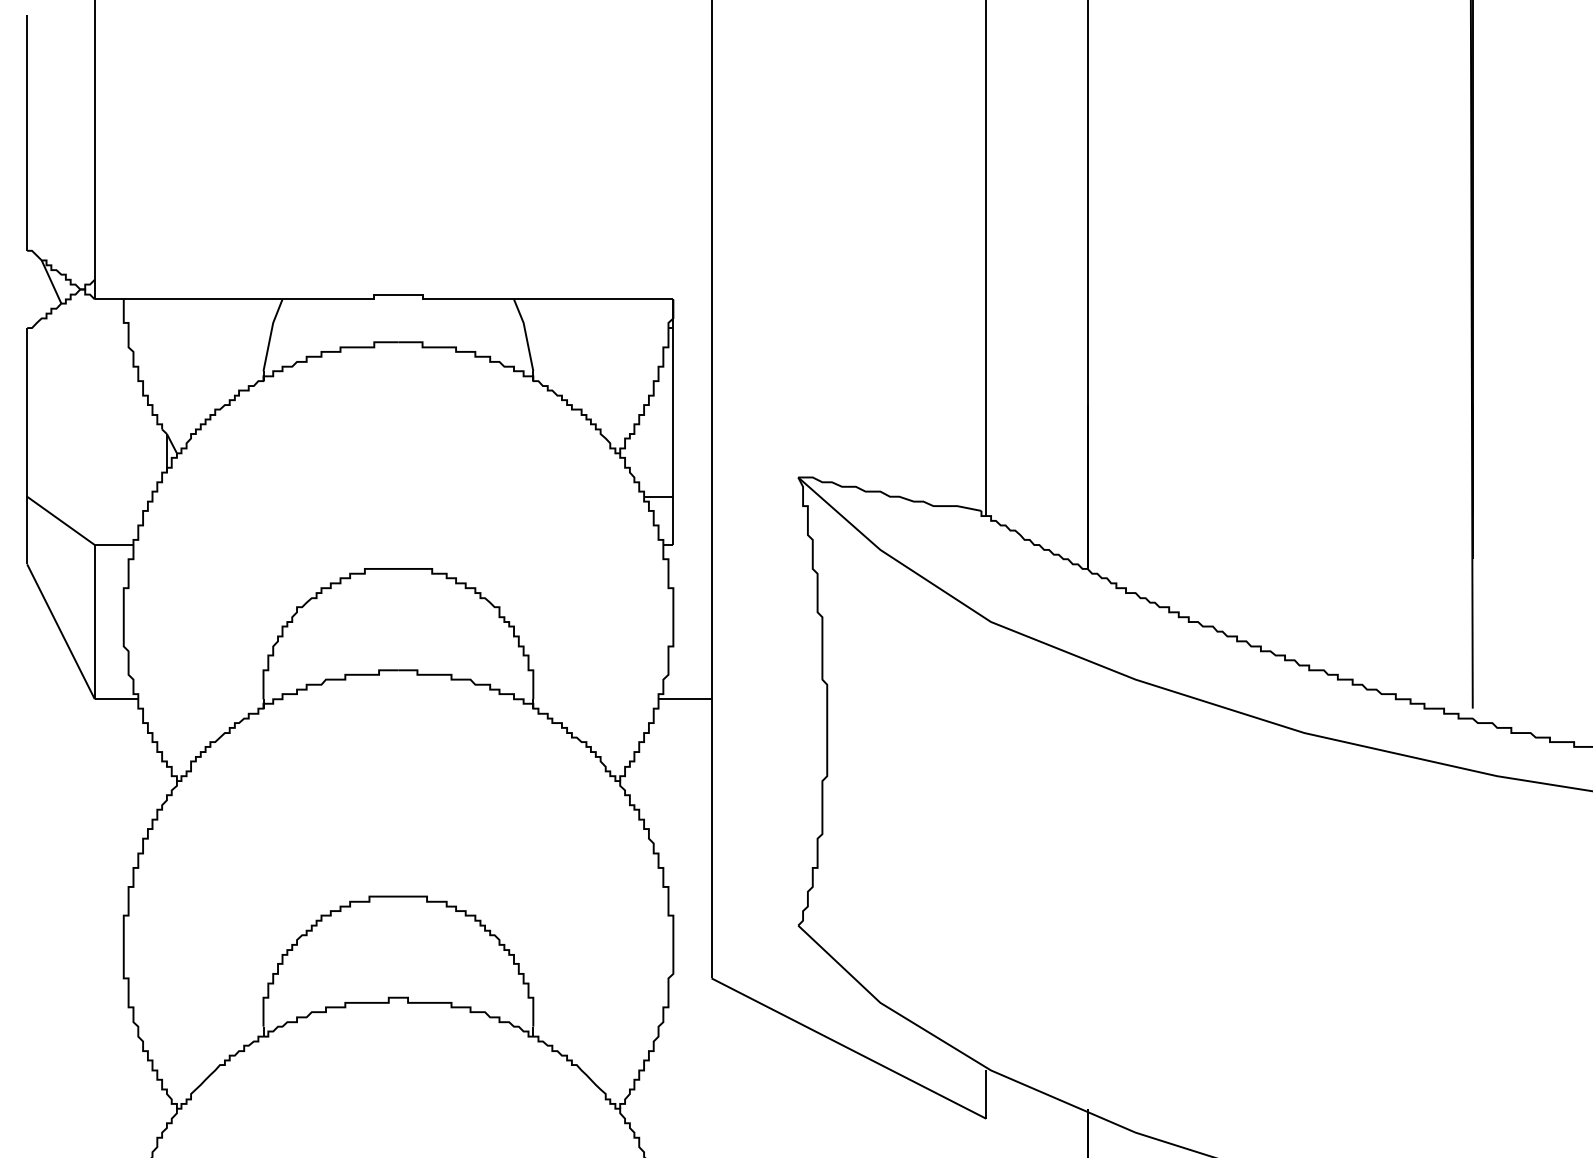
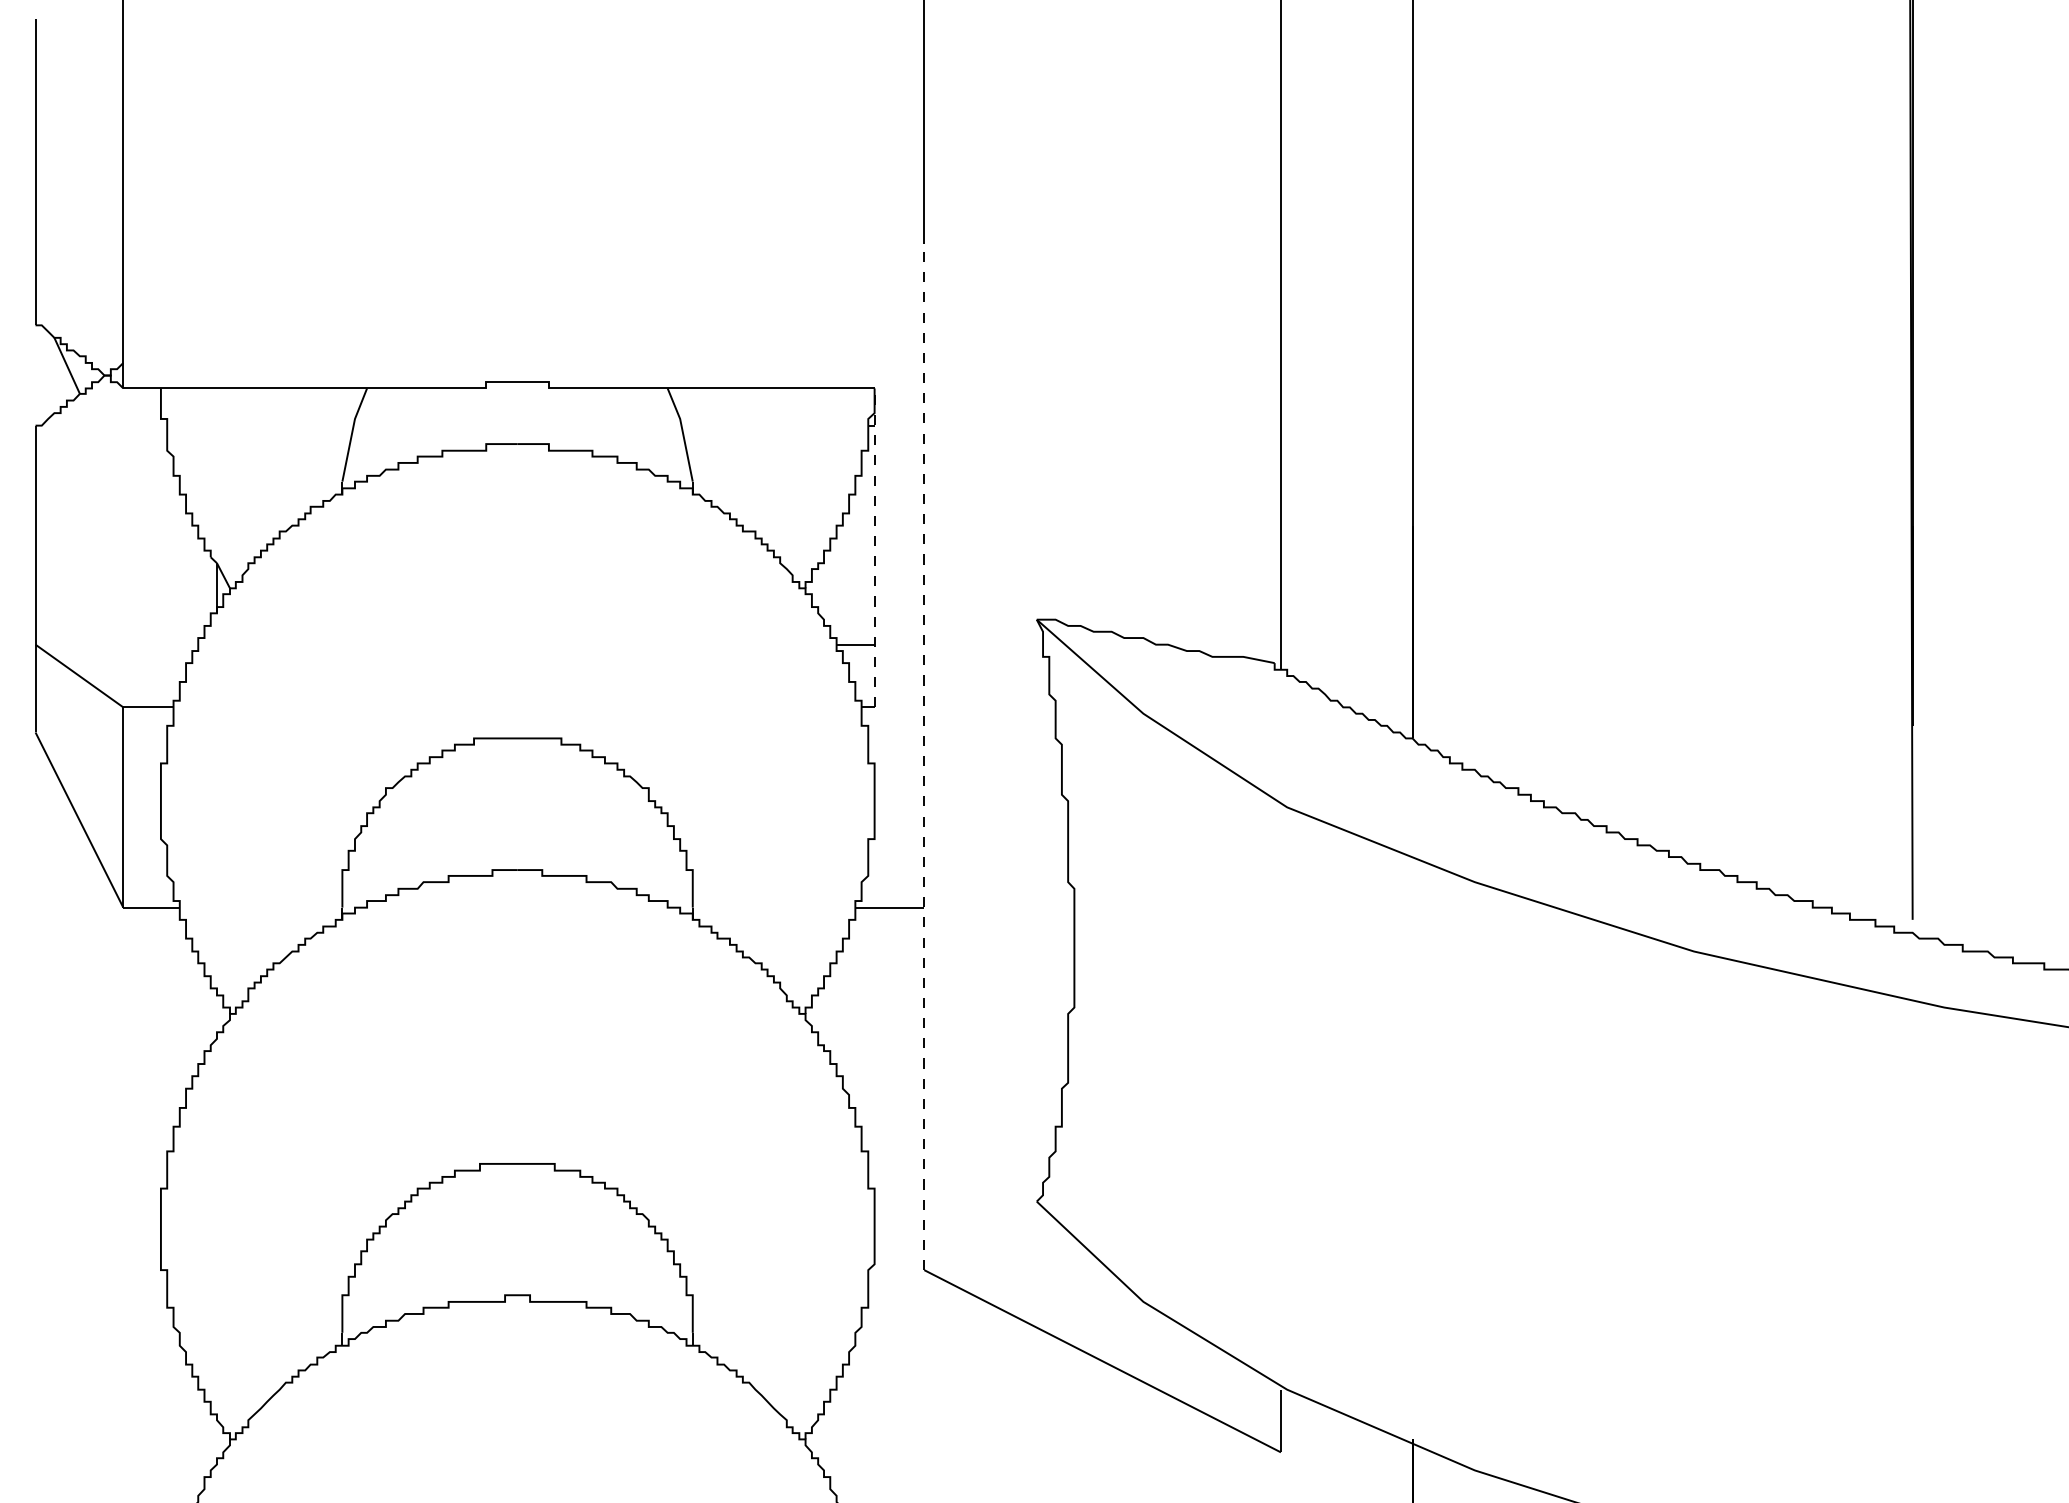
line: (673, 421) -> (874, 547), solid -> dashed
line: (711, 582) -> (924, 756), solid -> dashed

